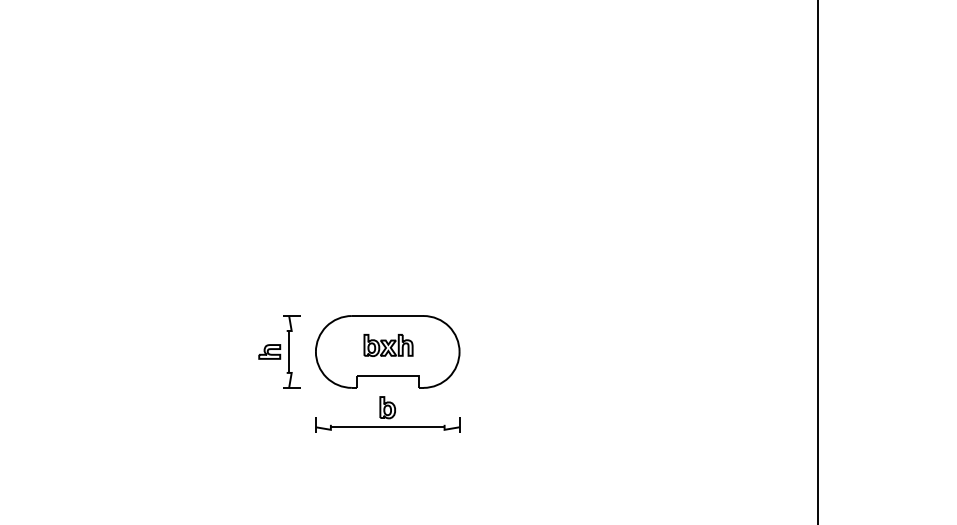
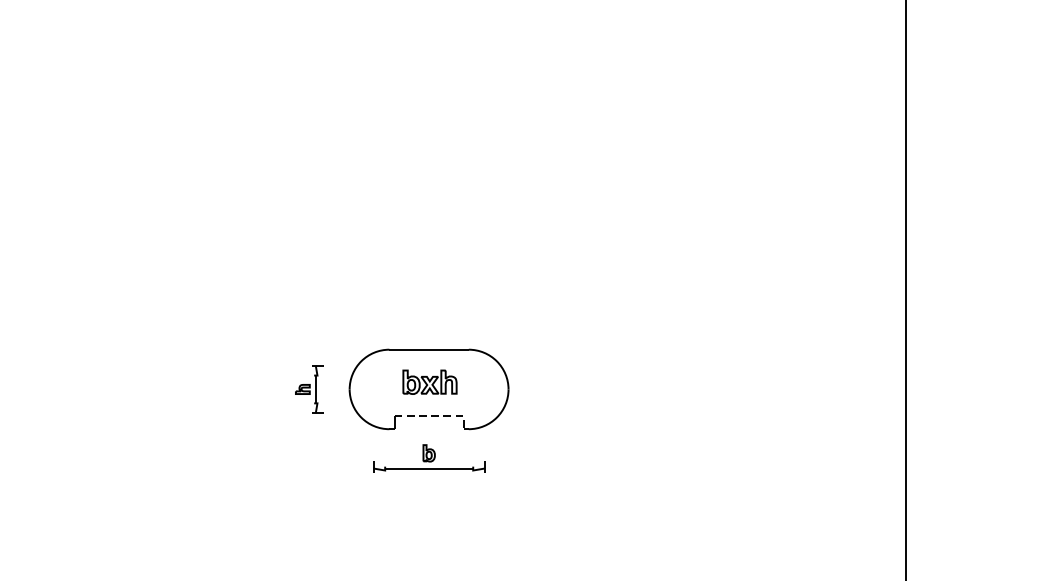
part: (279, 351) -> (309, 388), size x0.6
line: (395, 375) -> (437, 415), solid -> dashed
part: (387, 414) -> (428, 458), size x0.7

